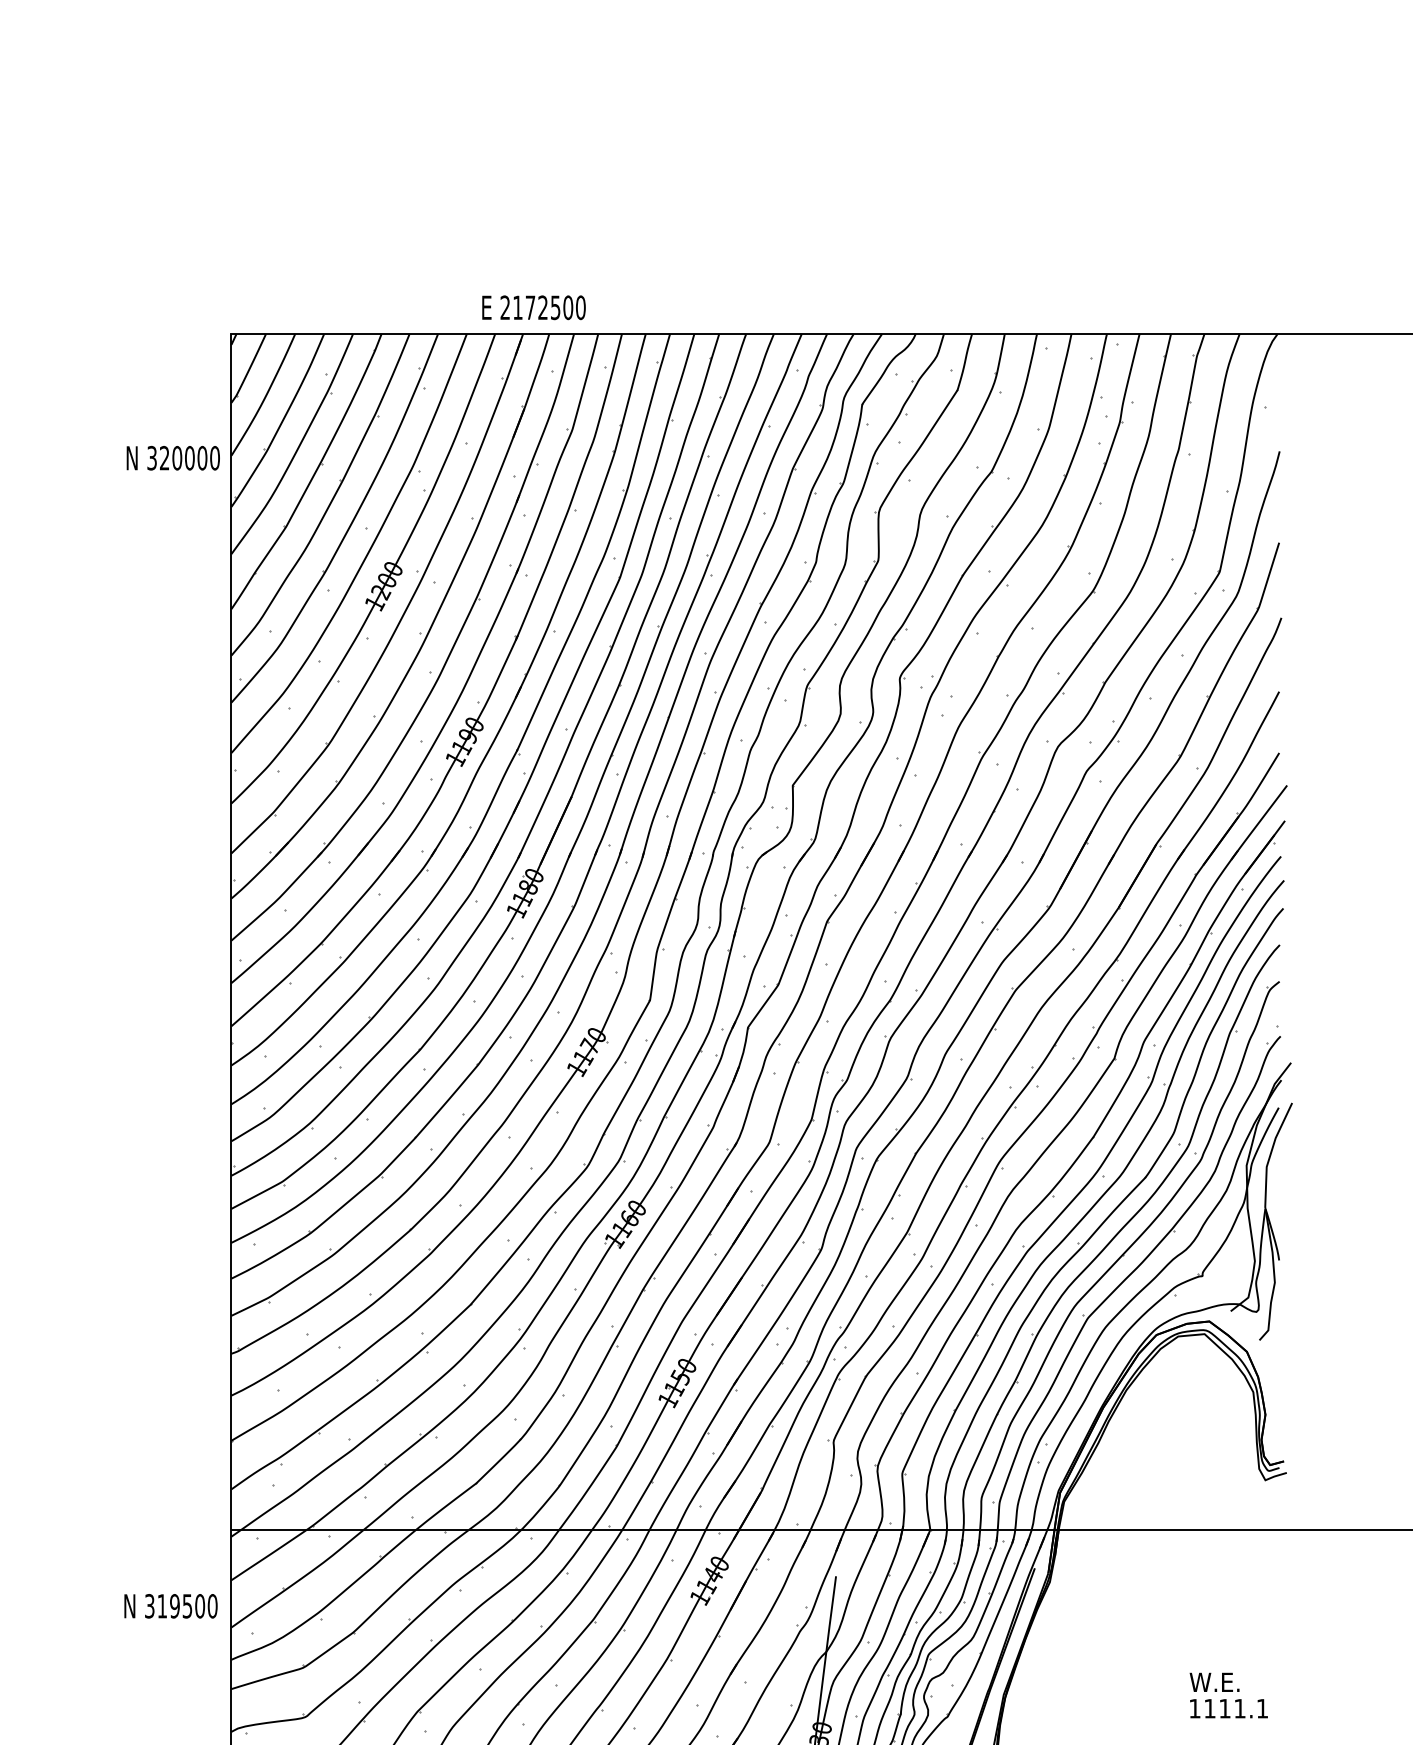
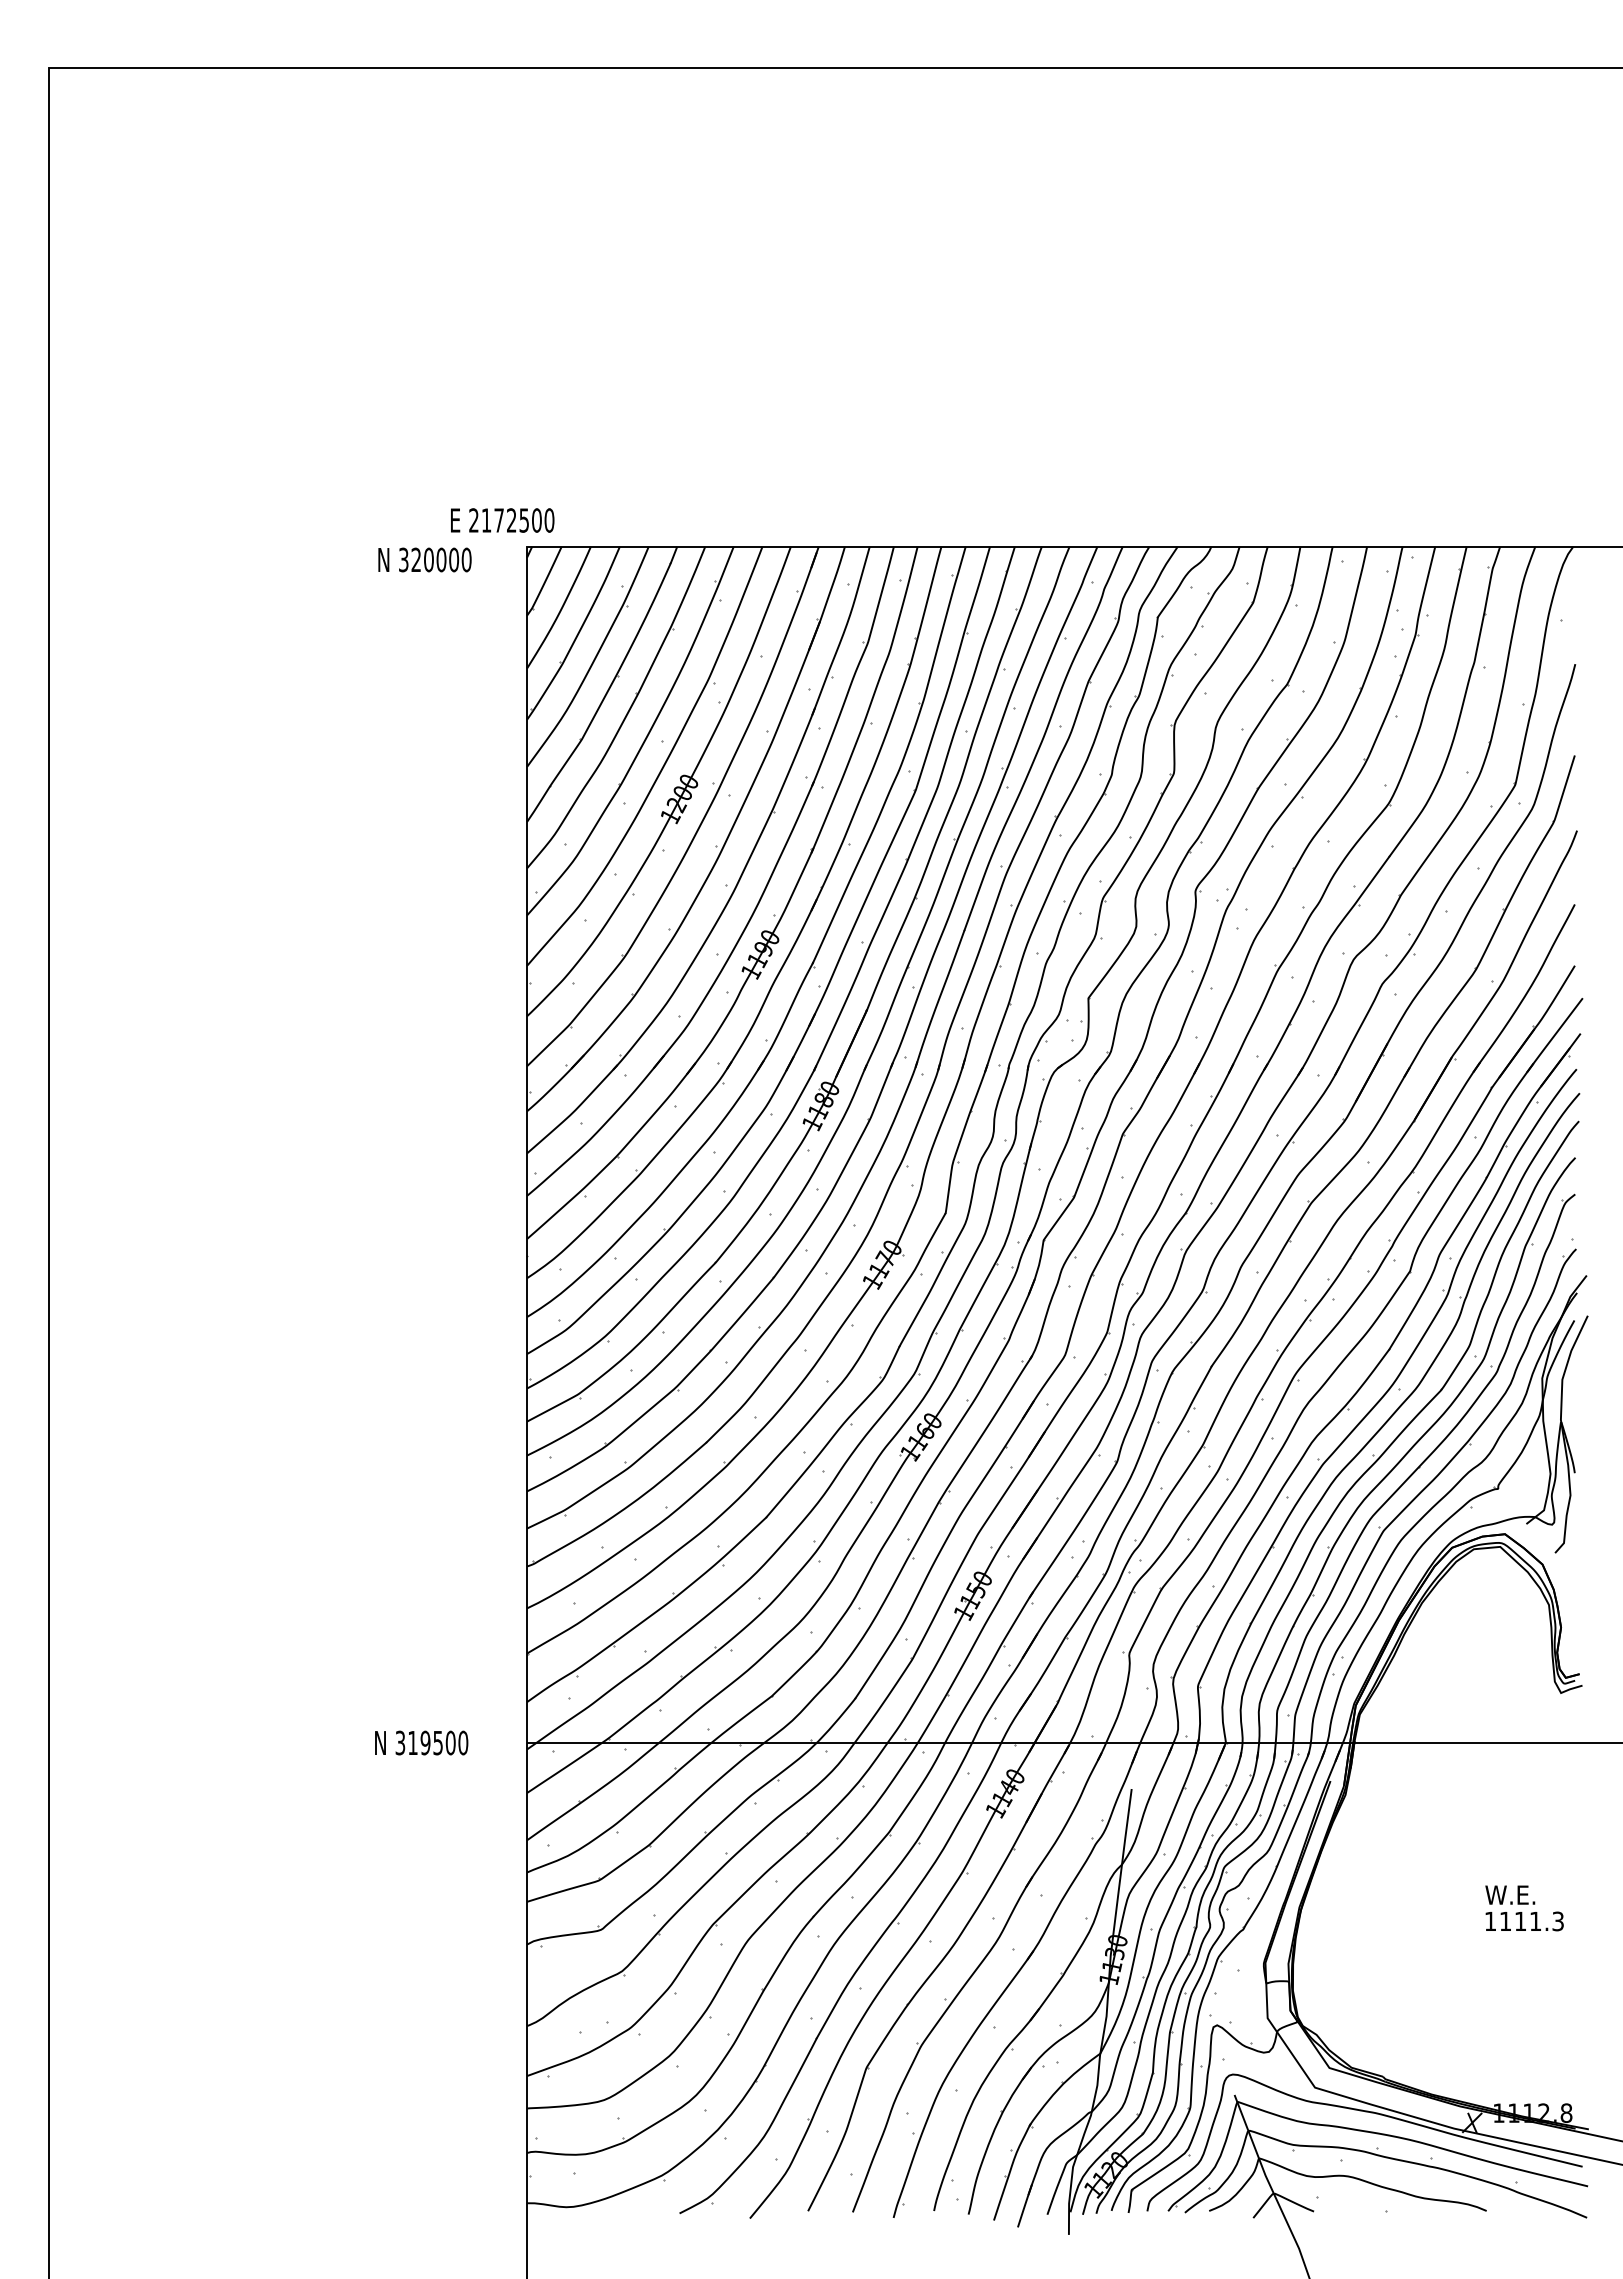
text: (533, 307) -> (502, 520), moved
text: (172, 457) -> (424, 559), moved
text: (170, 1605) -> (421, 1742), moved
text: (1261, 1708) -> (1557, 1921), 1111.1 -> 1111.3

